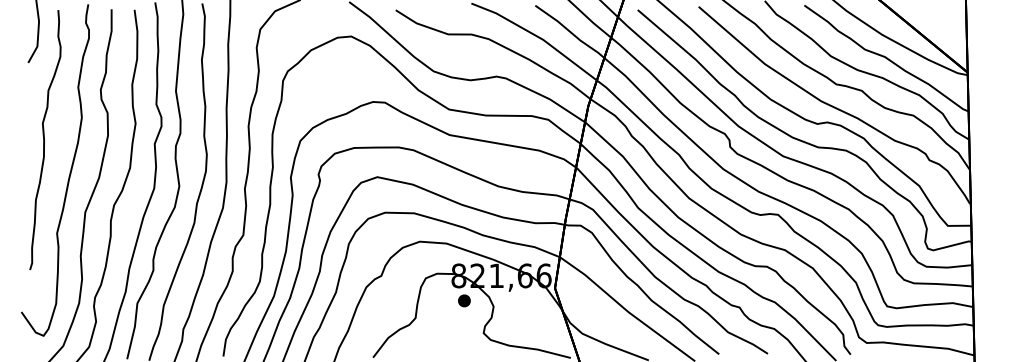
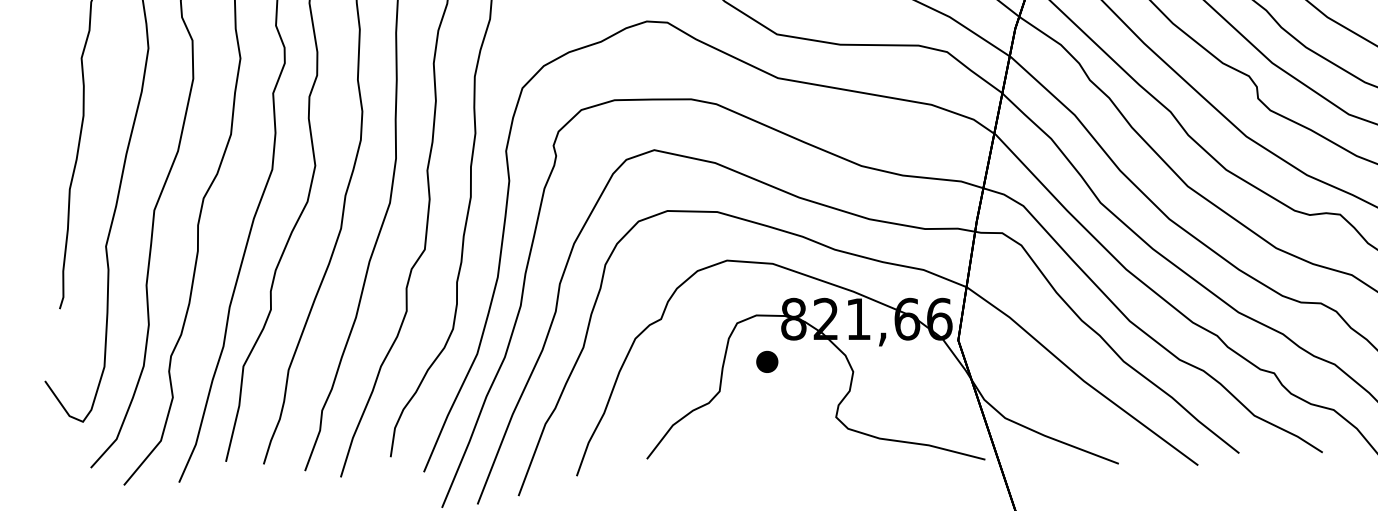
part: (464, 300) -> (767, 361), moved

